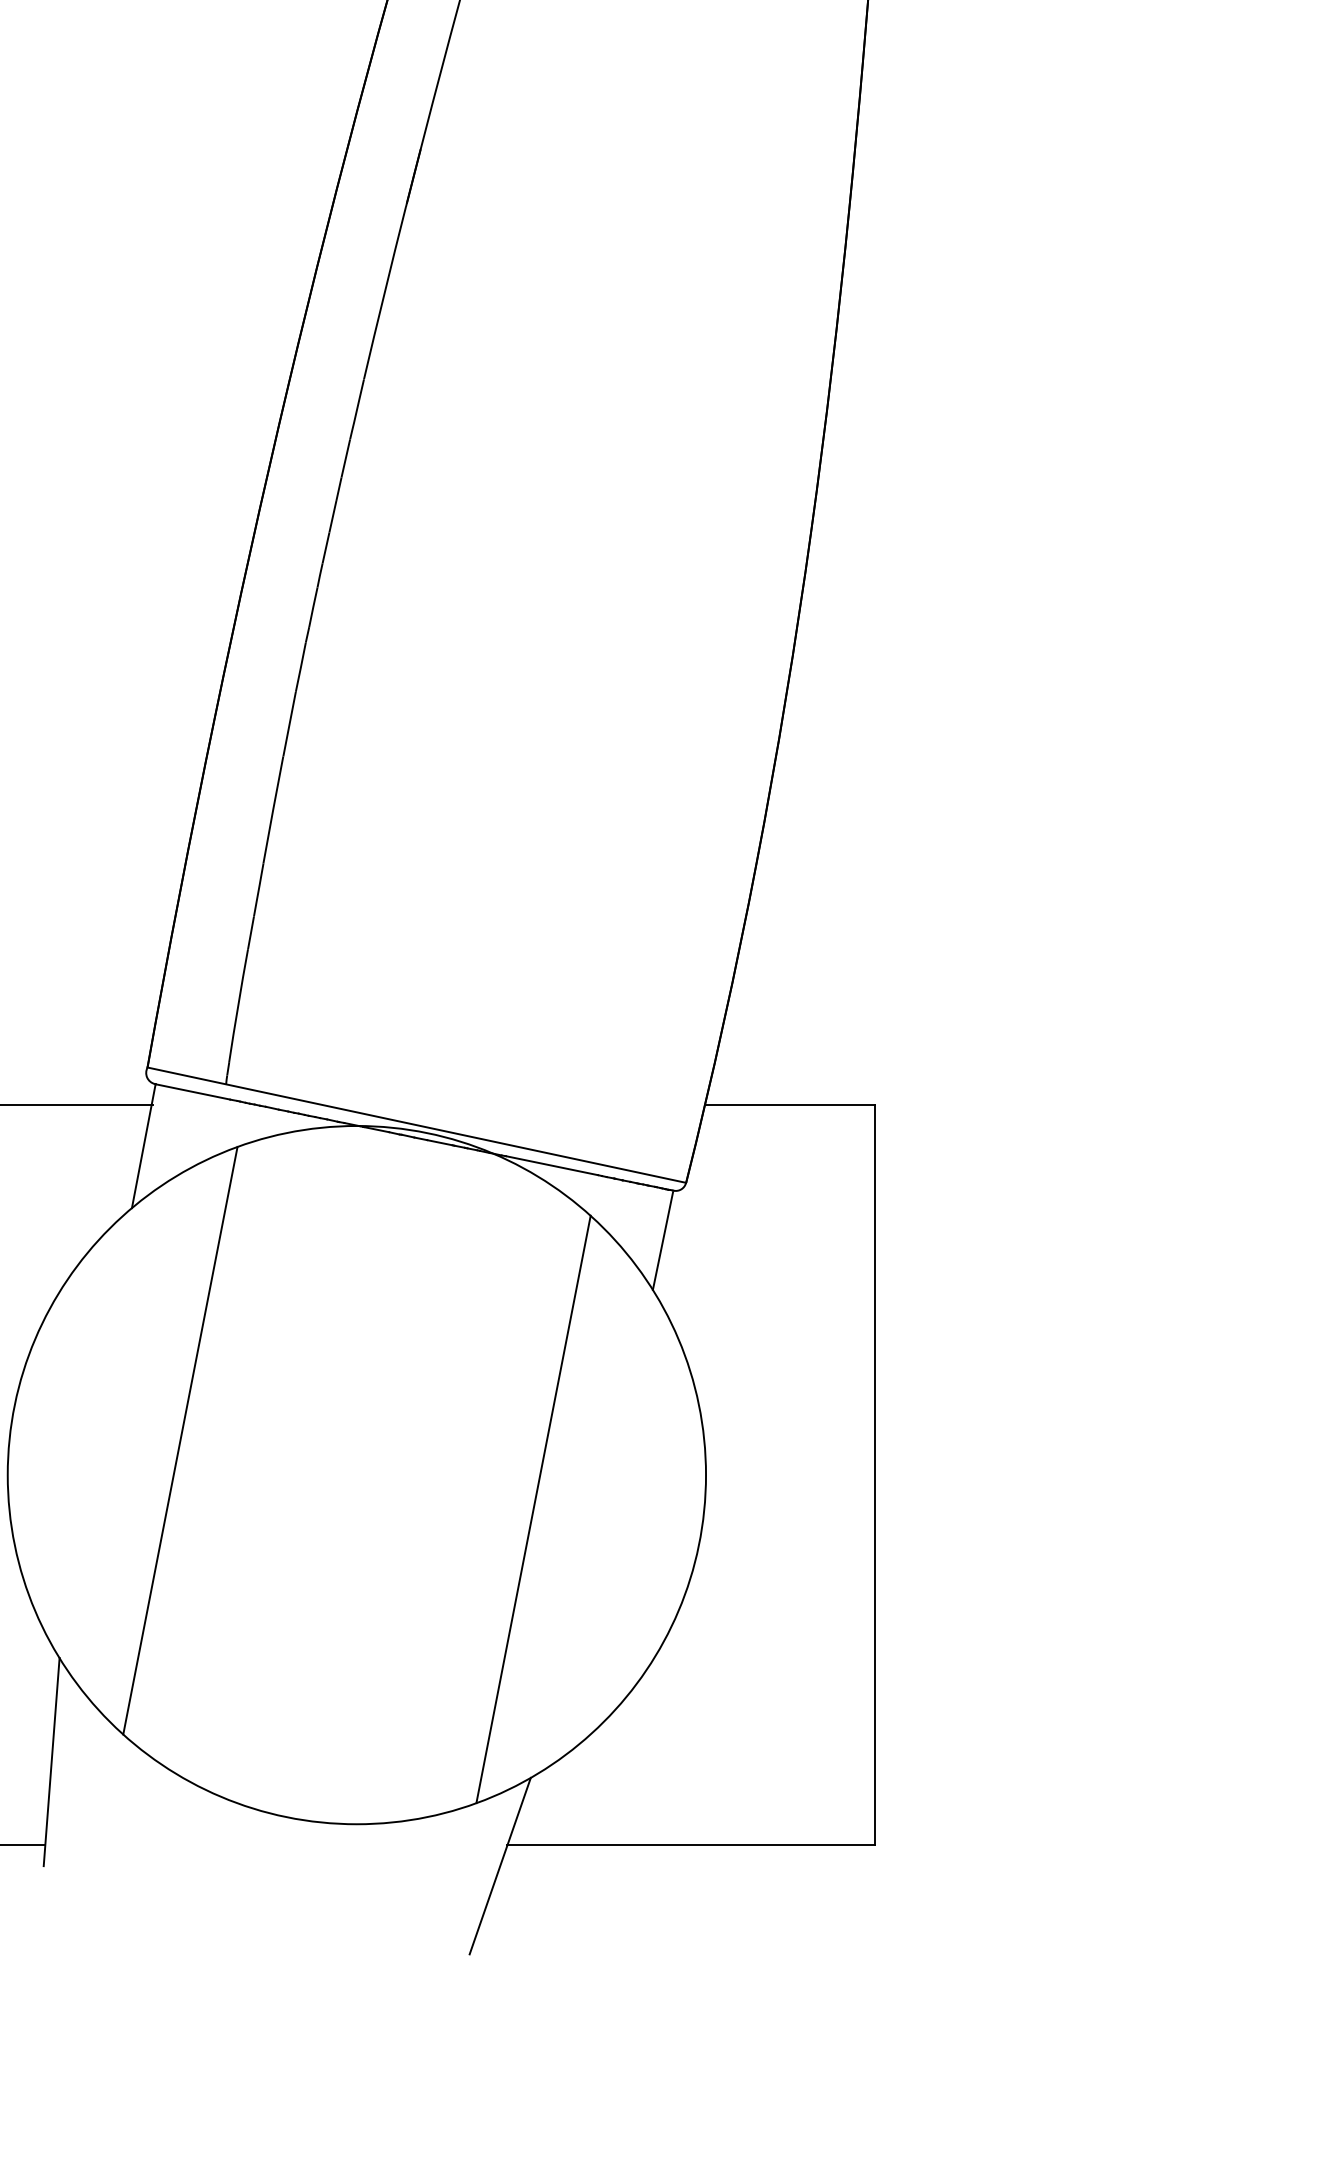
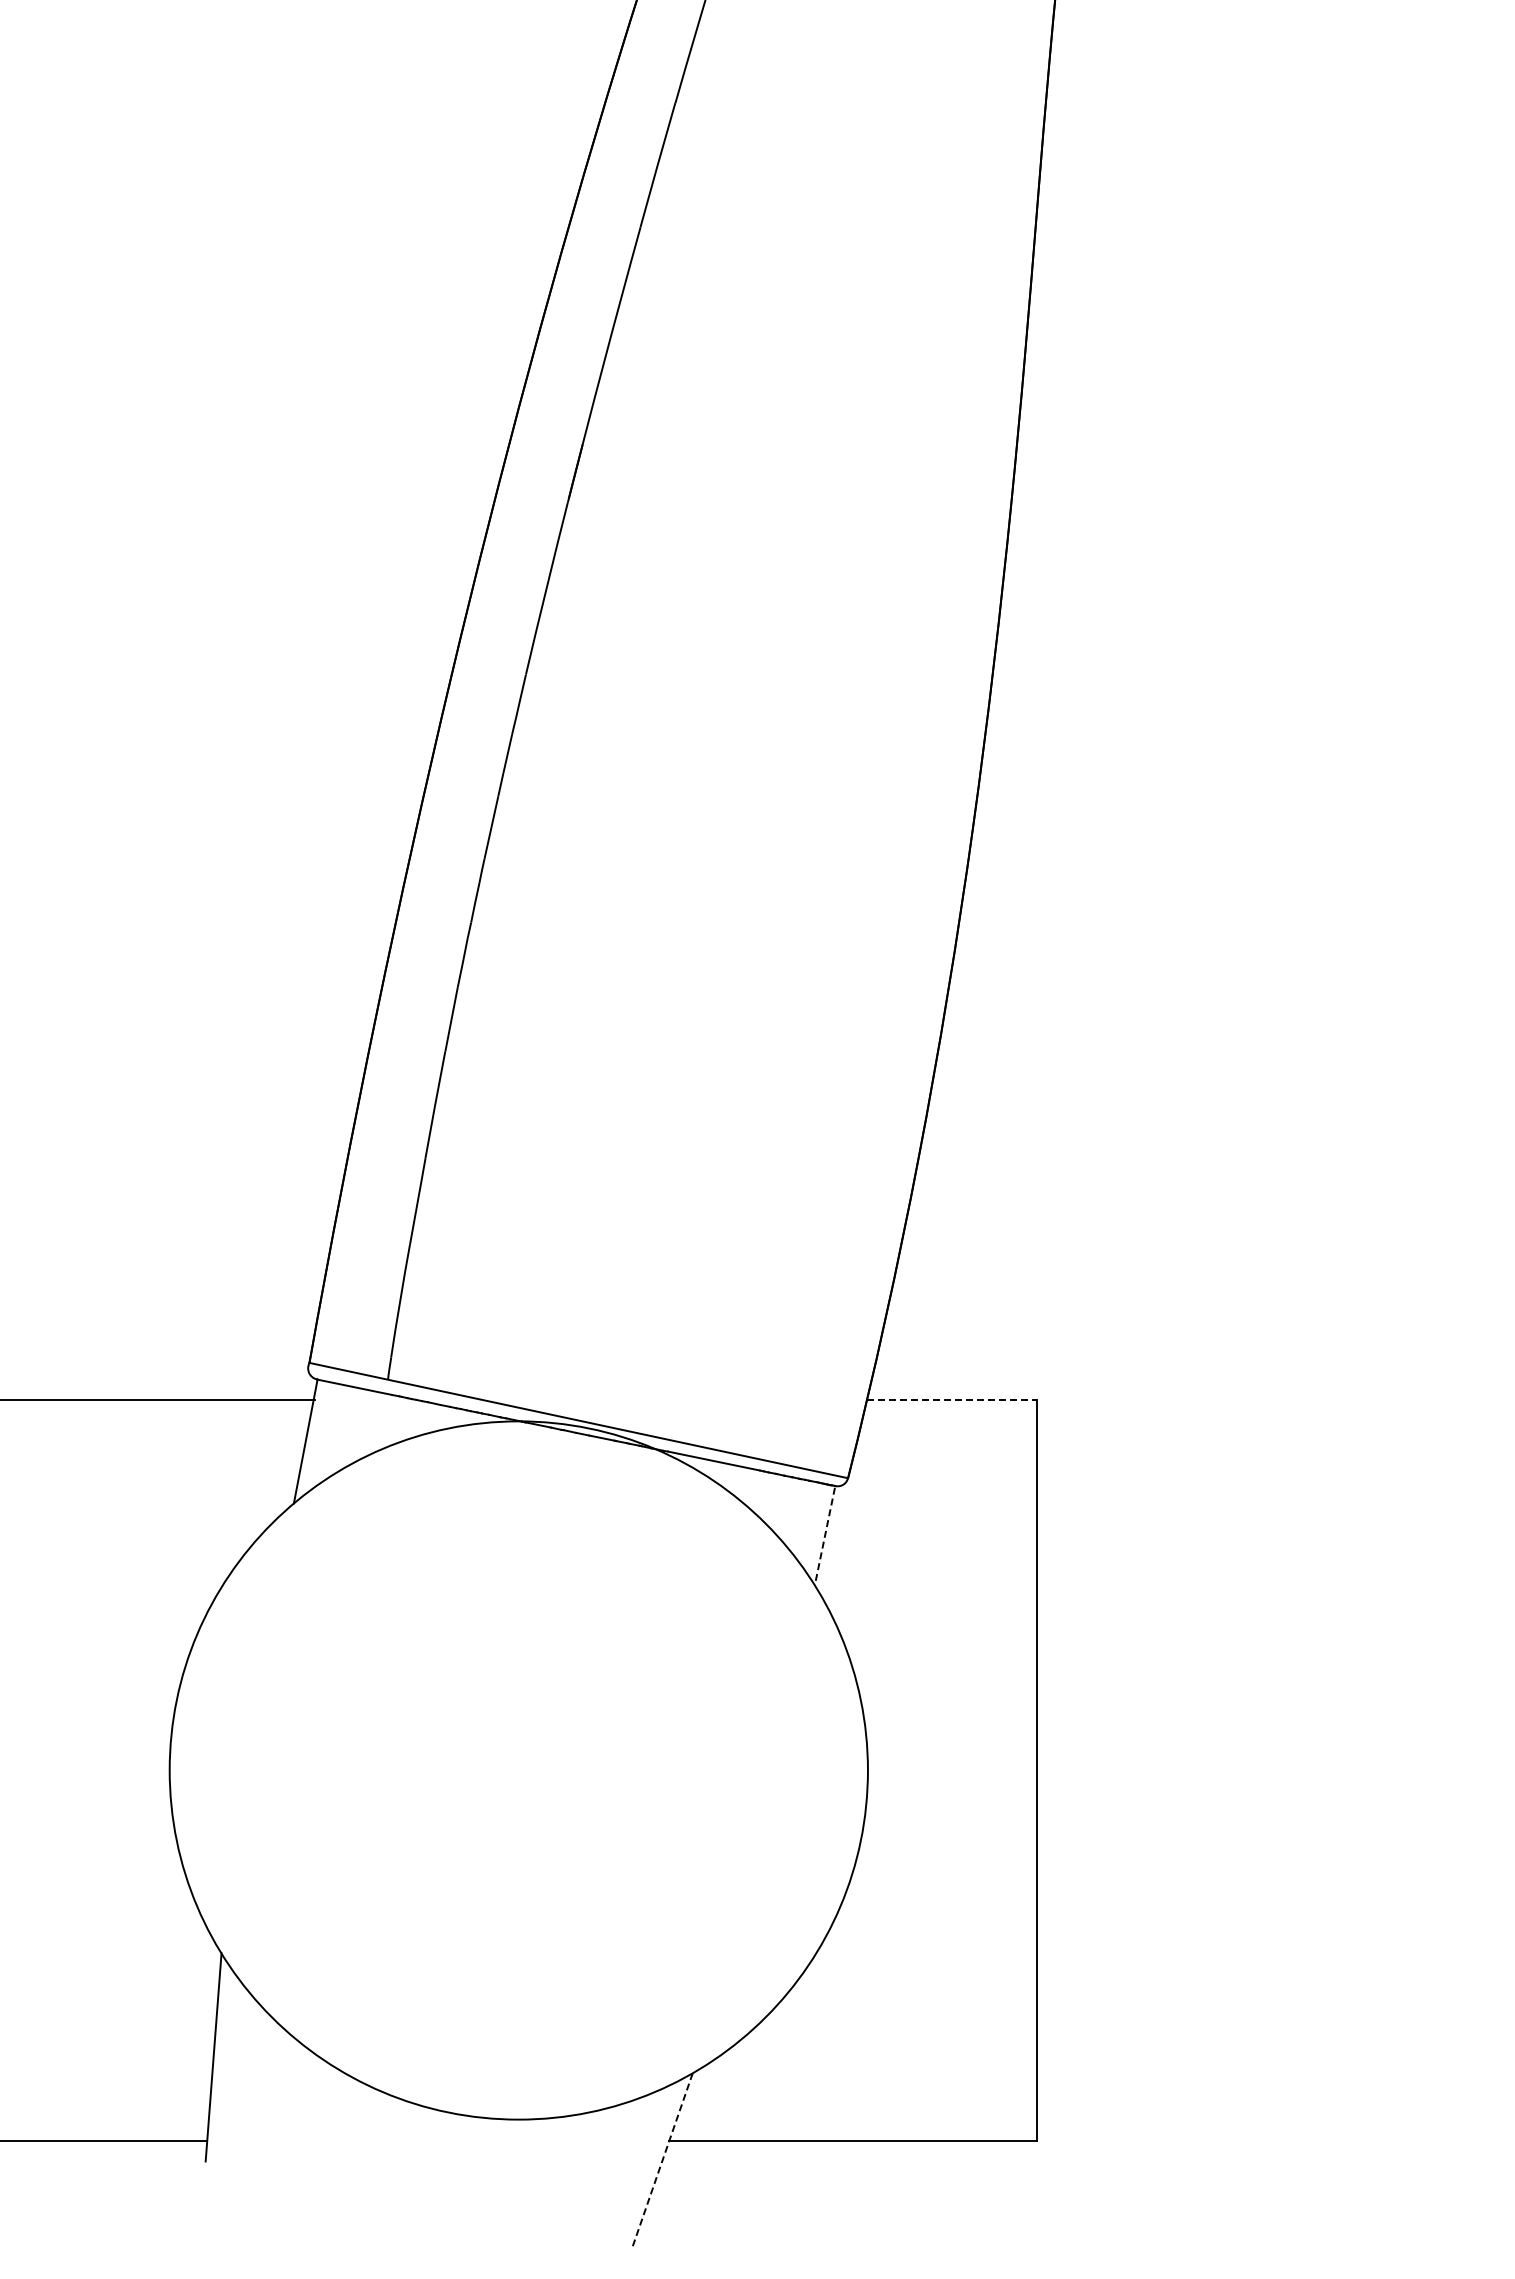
line: (790, 1105) -> (952, 1400), solid -> dashed
line: (662, 1241) -> (824, 1536), solid -> dashed
line: (180, 1440) -> (342, 1735), removed
line: (533, 1509) -> (695, 1804), removed
line: (500, 1866) -> (662, 2161), solid -> dashed

